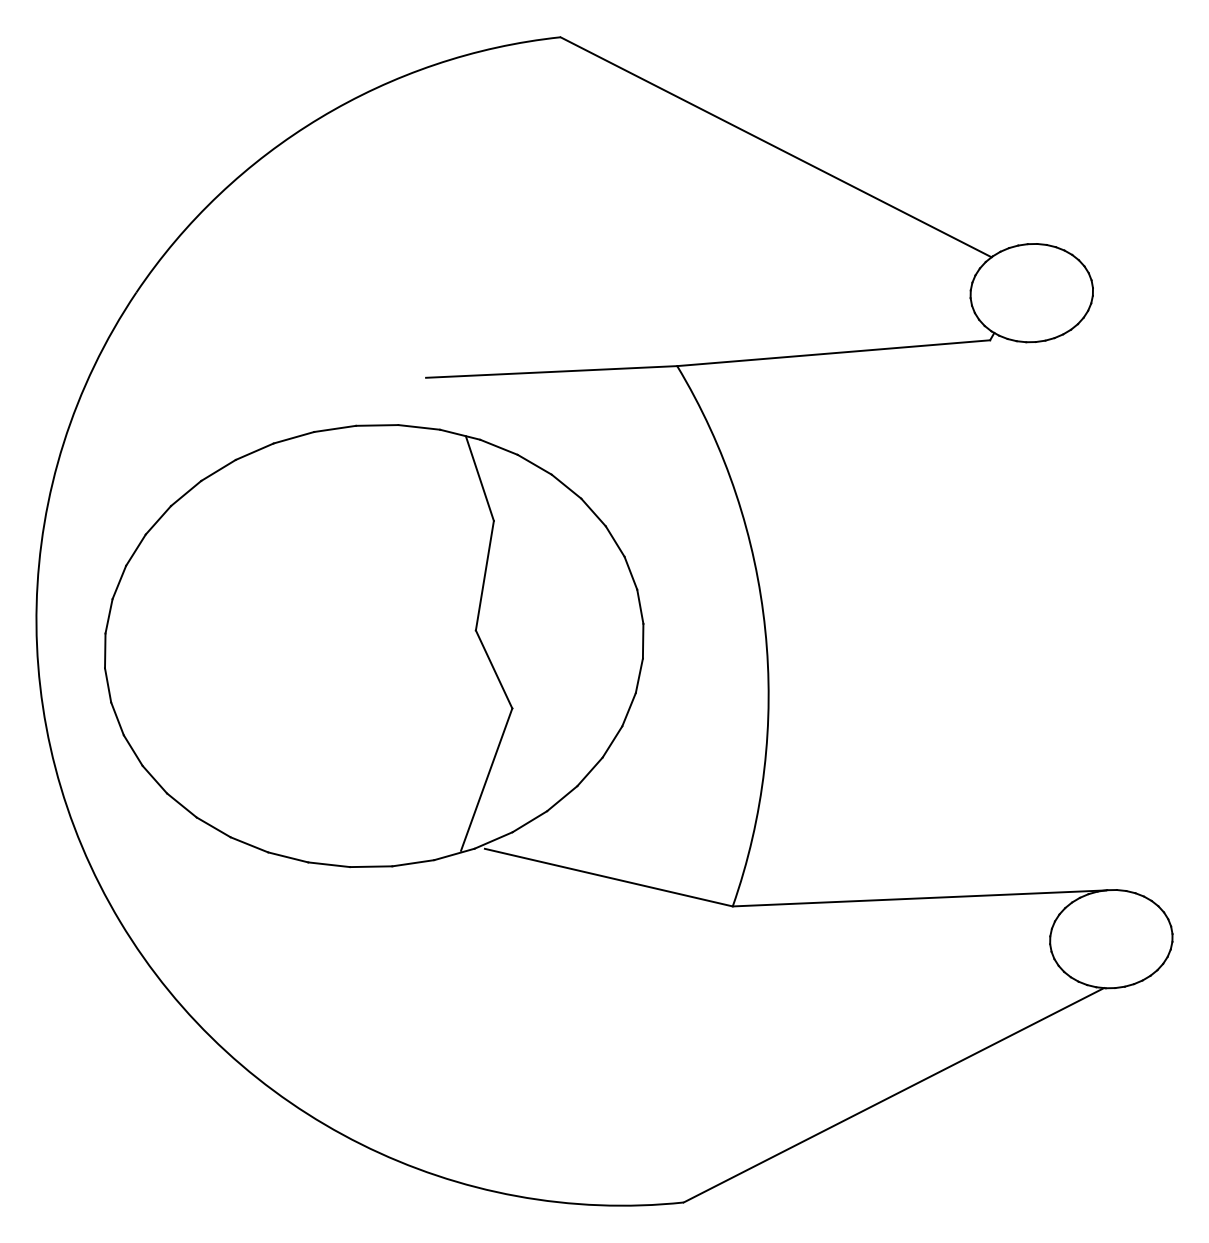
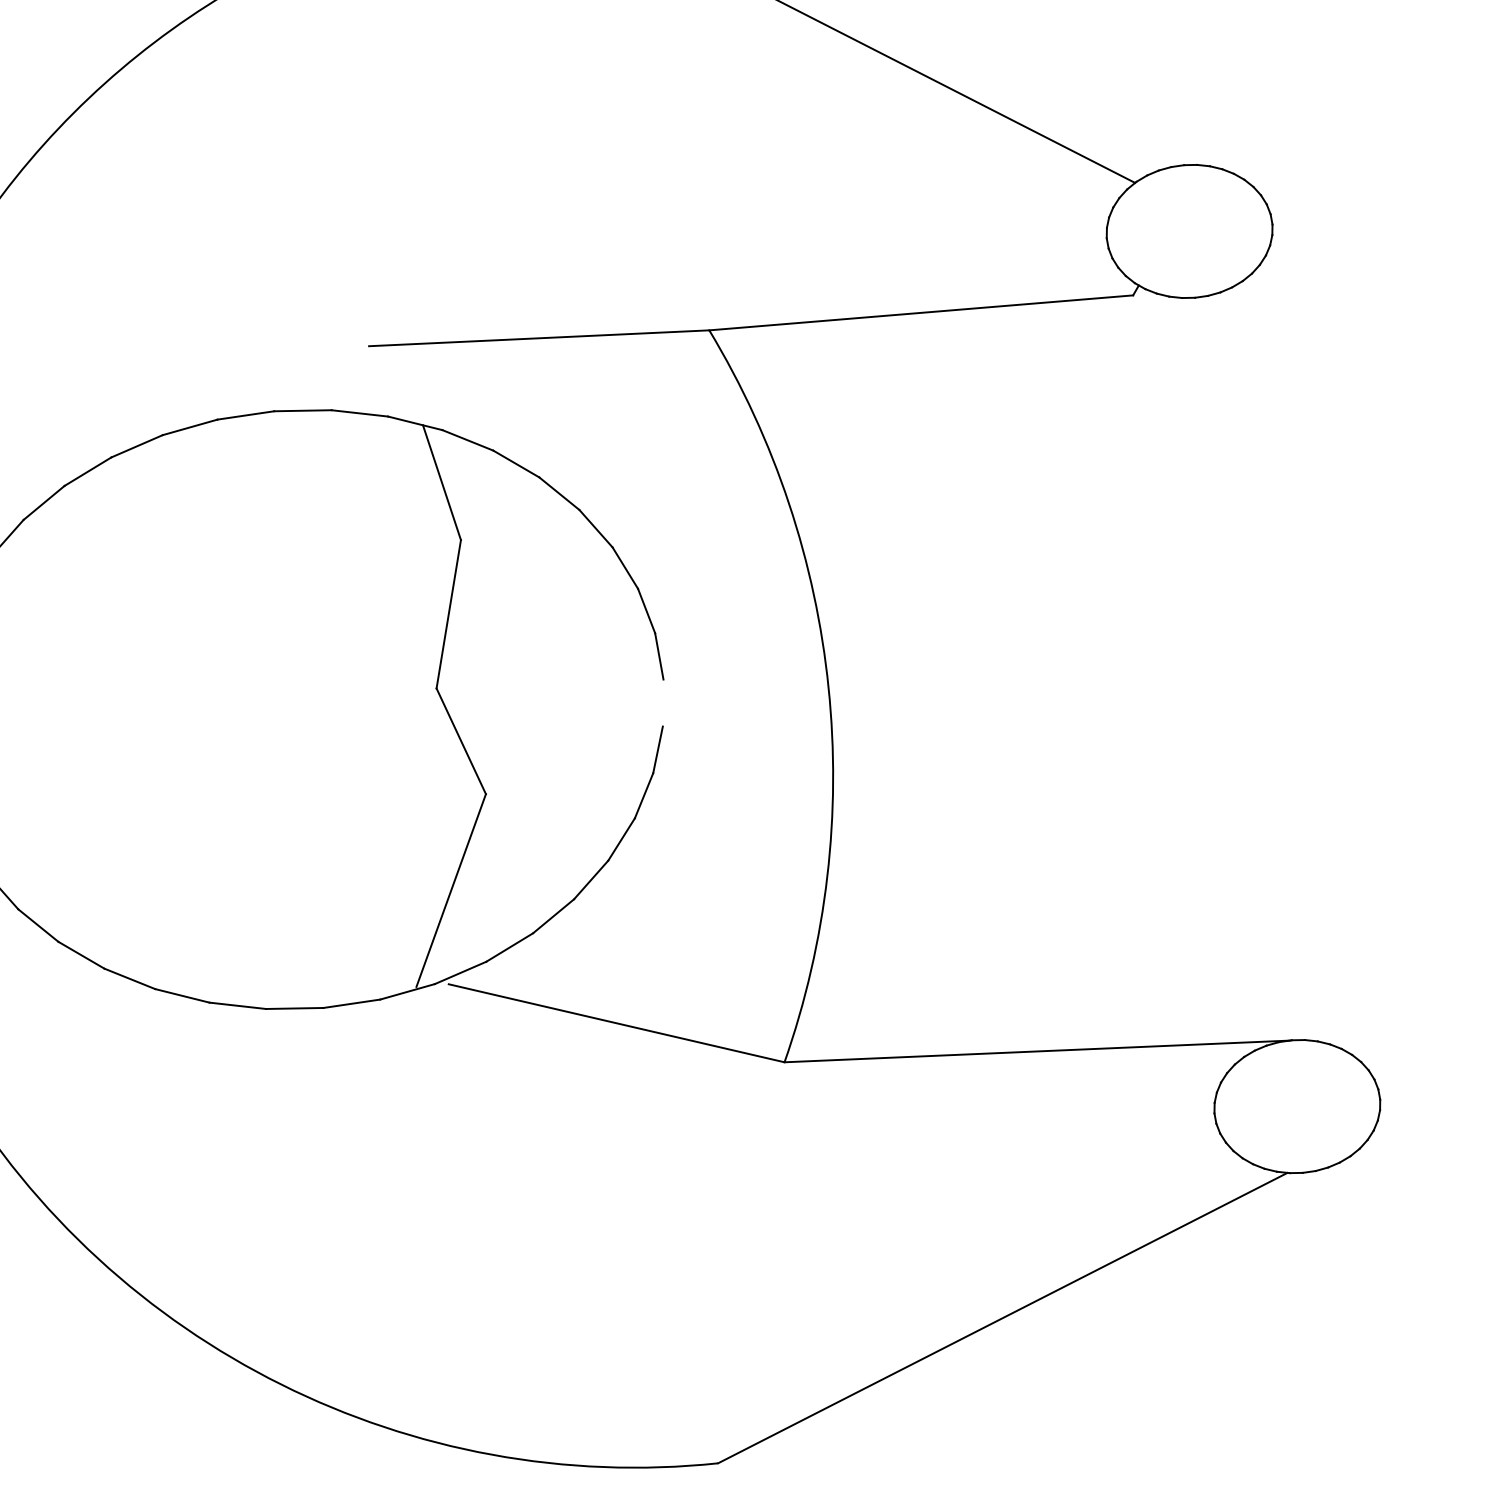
line: (642, 640) -> (662, 702), removed

